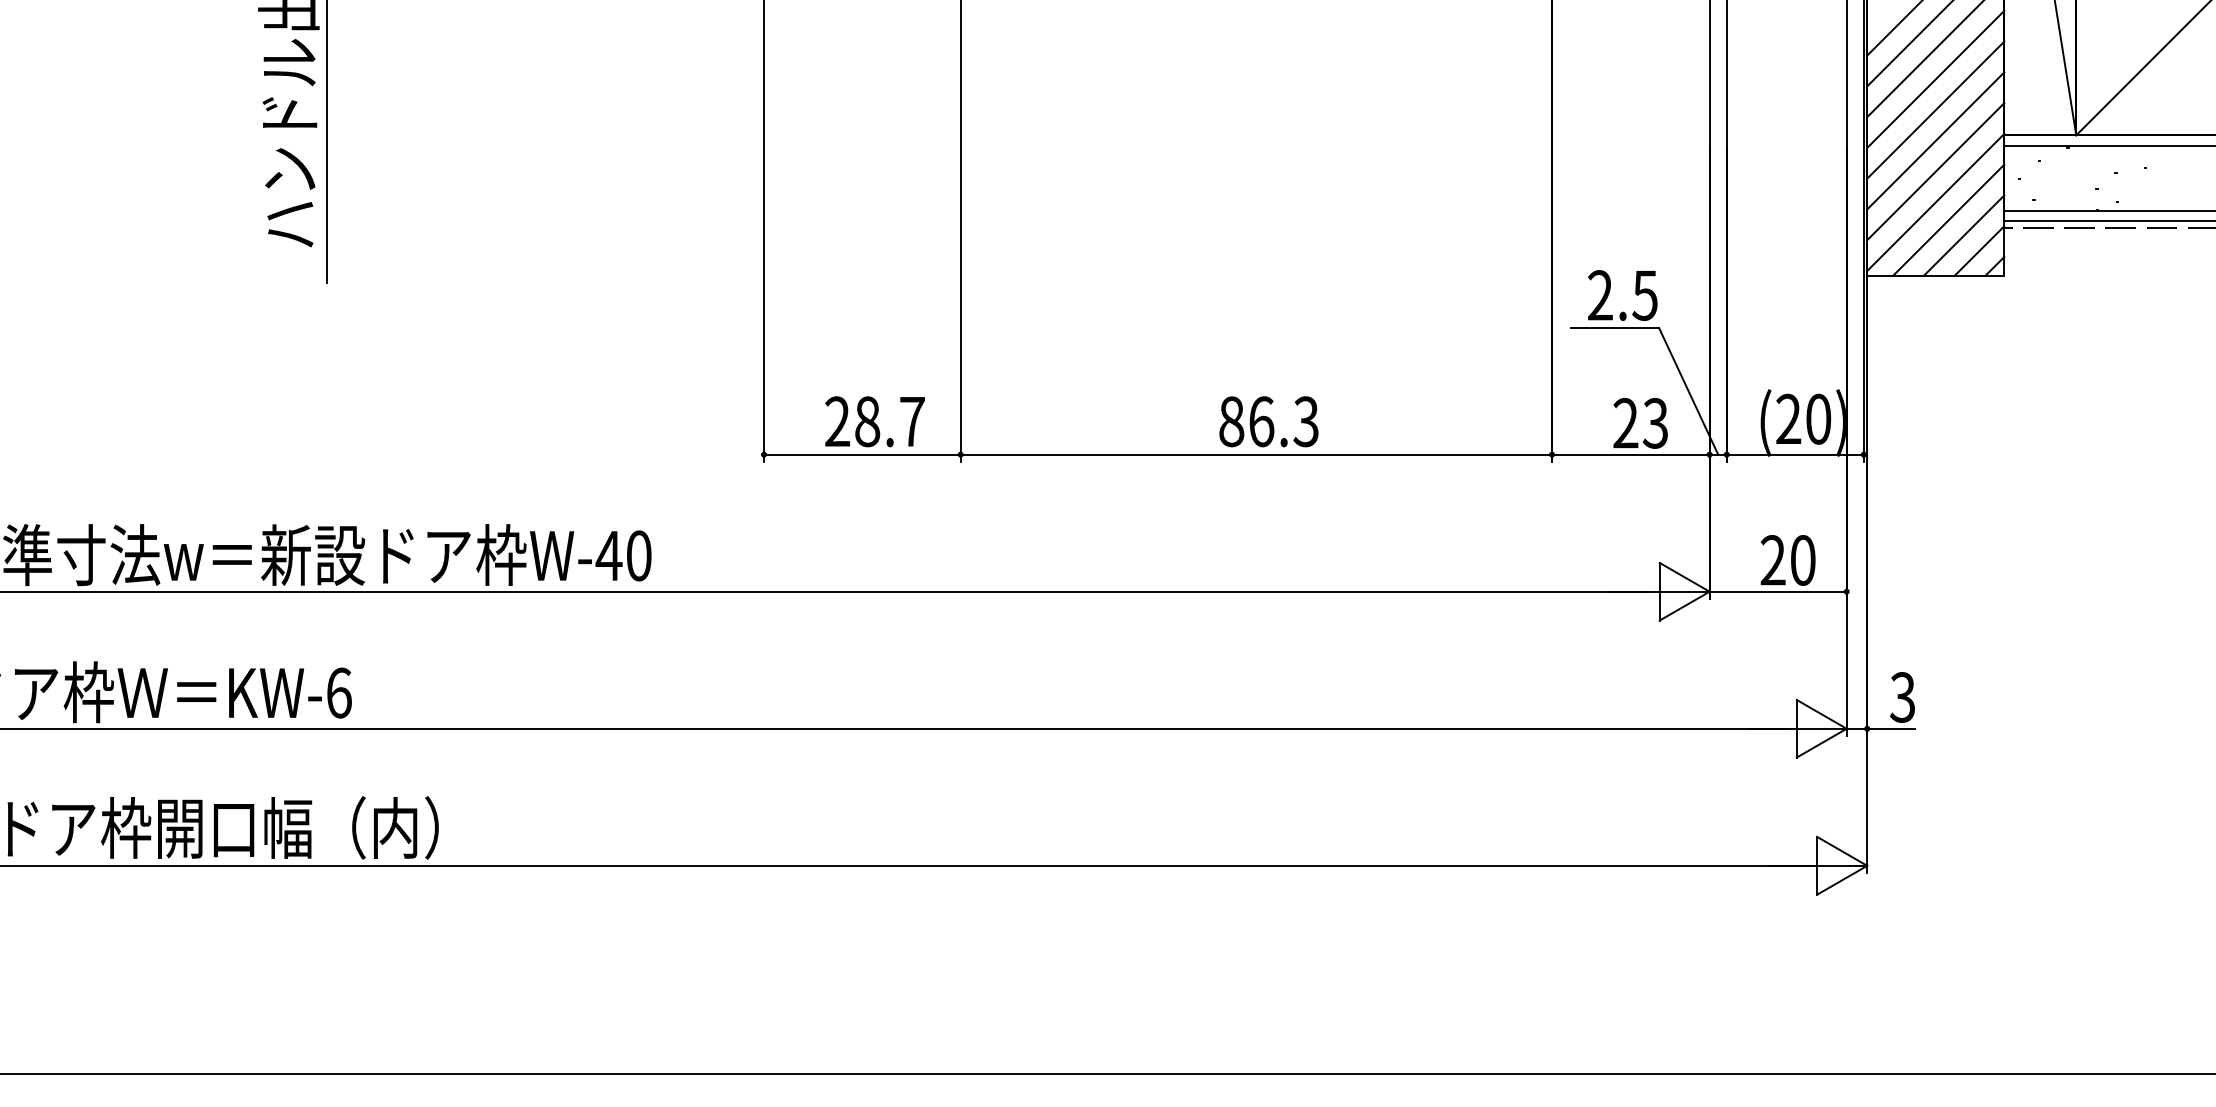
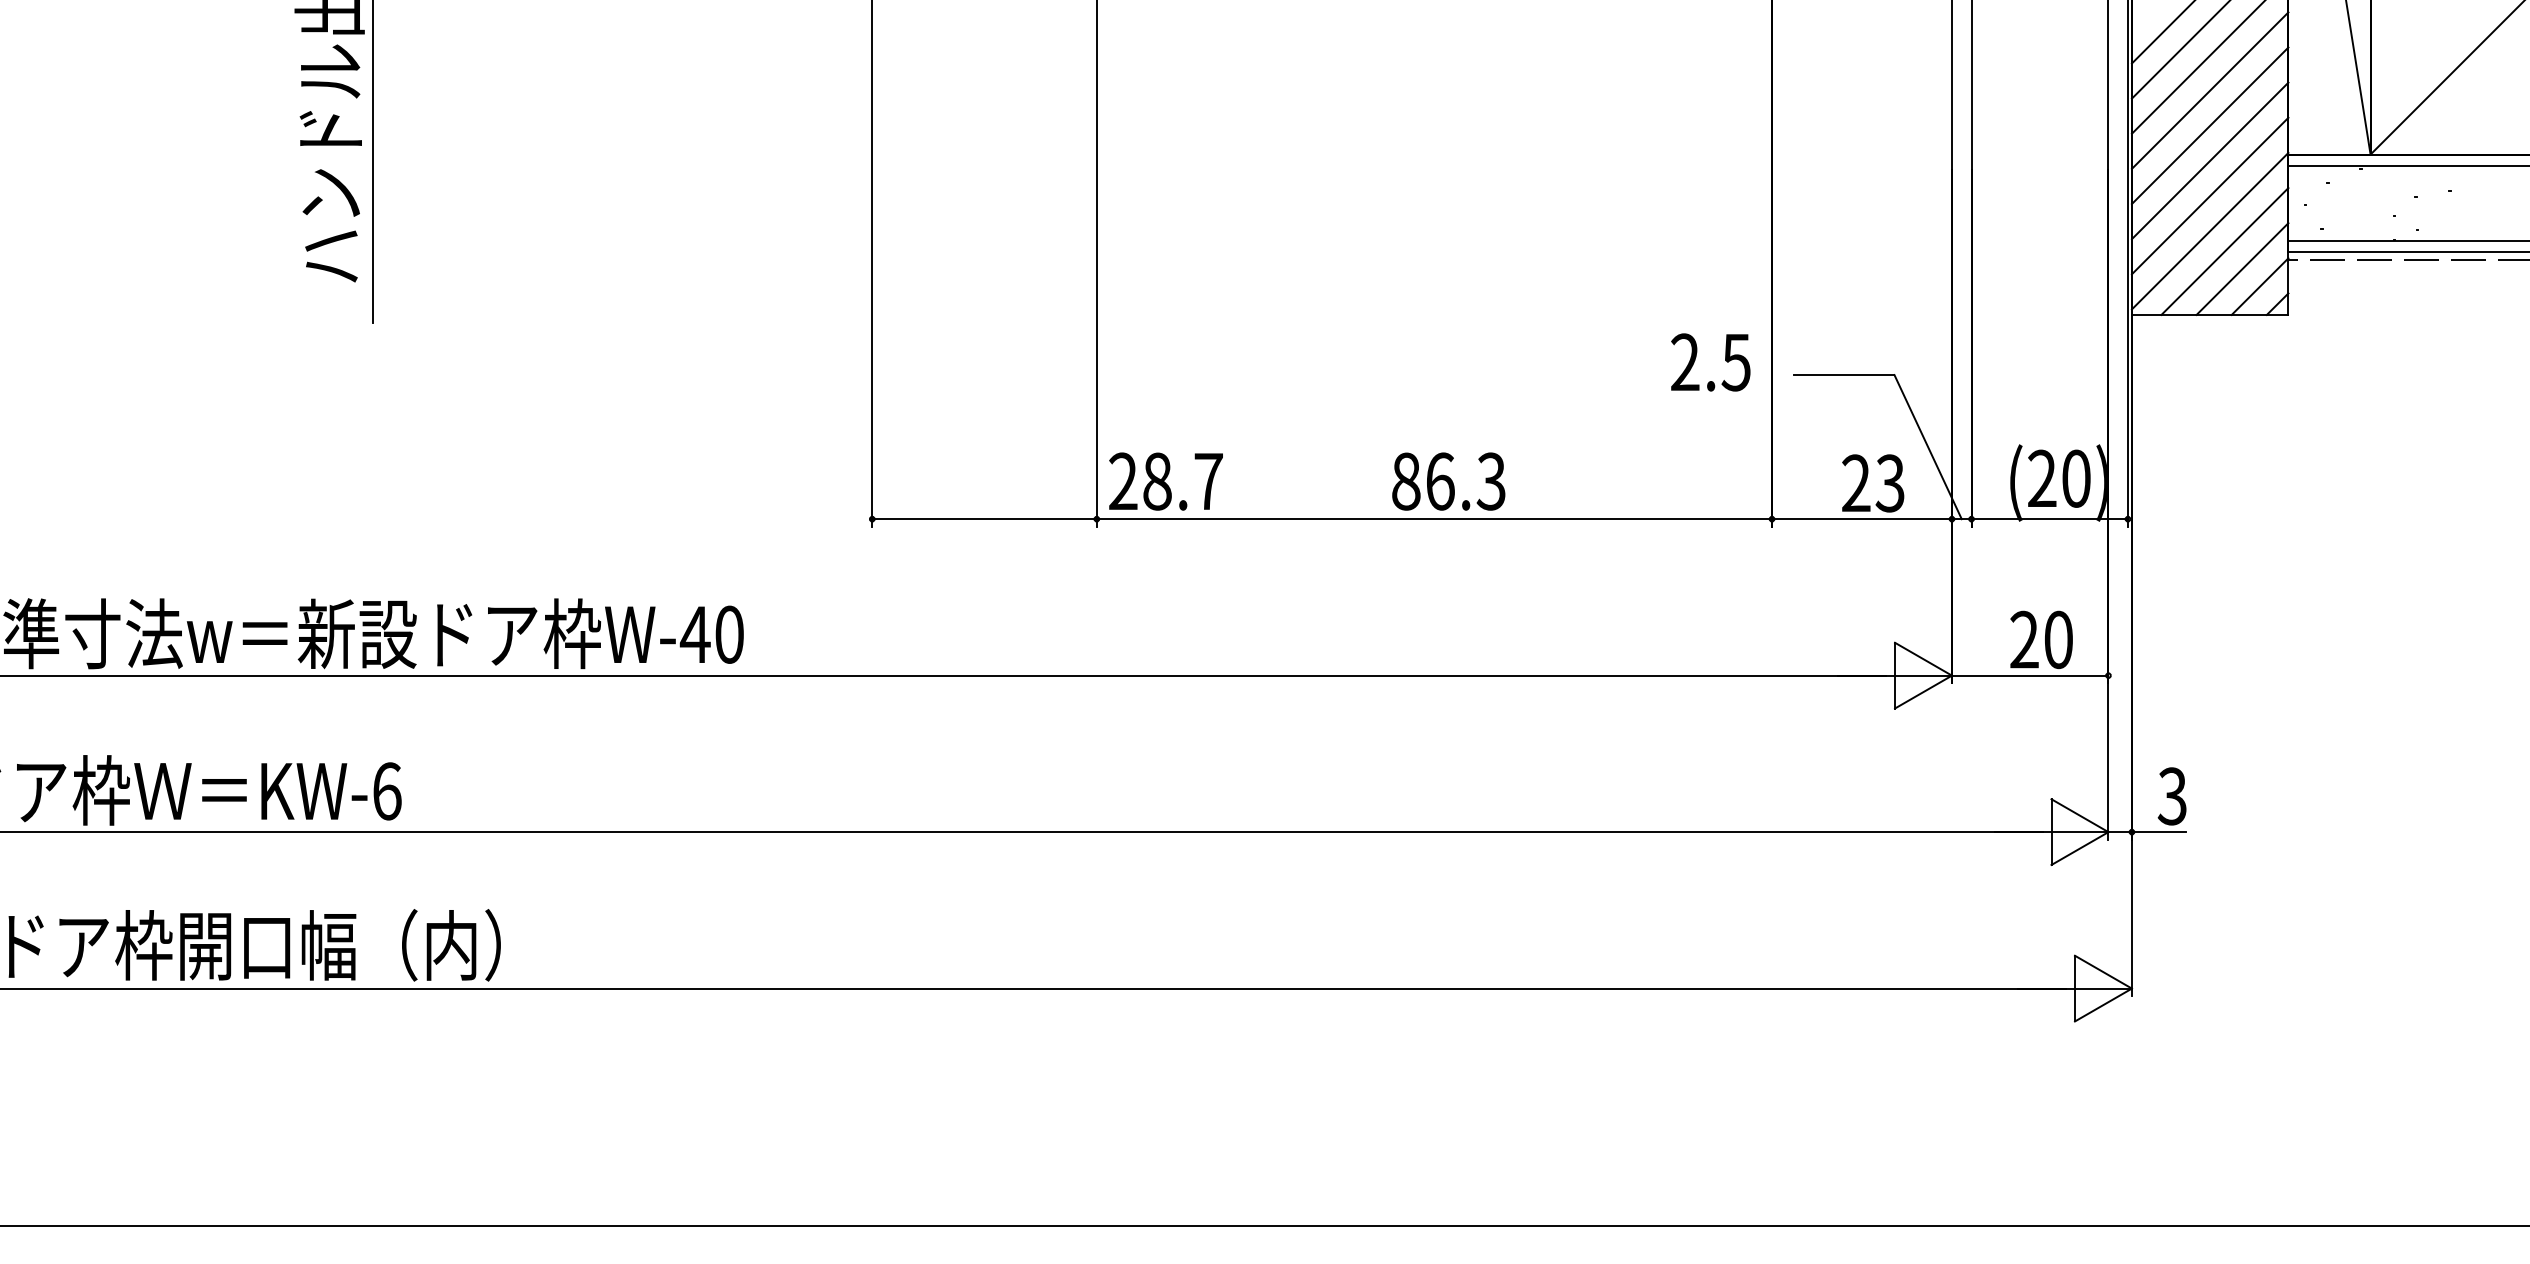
text: (1622, 295) -> (1710, 362), moved
text: (874, 421) -> (1165, 481), moved

